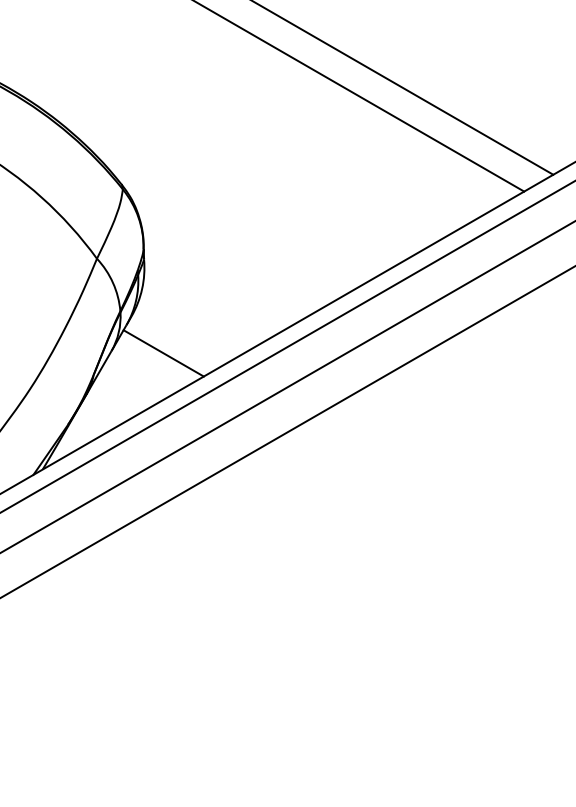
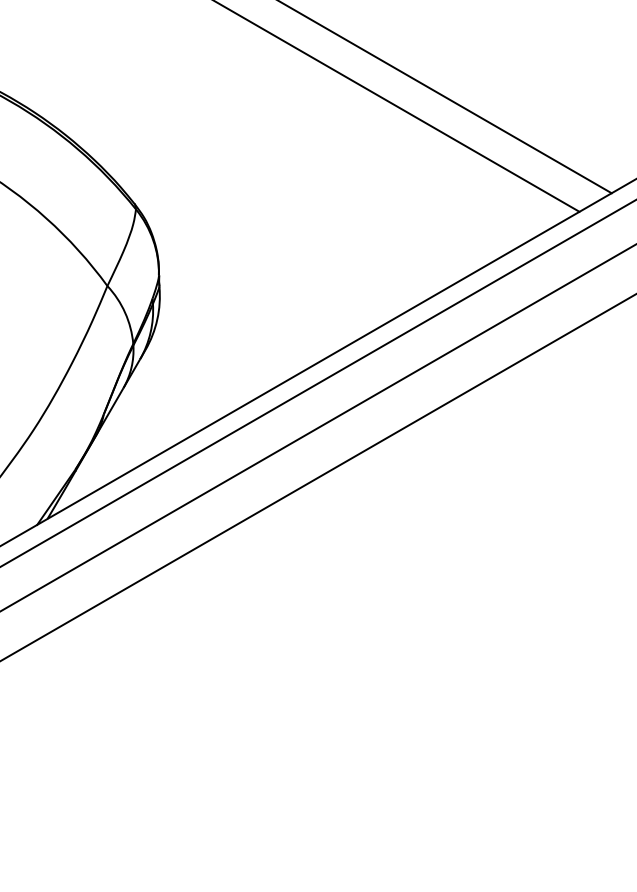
line: (163, 353) -> (180, 390), removed

